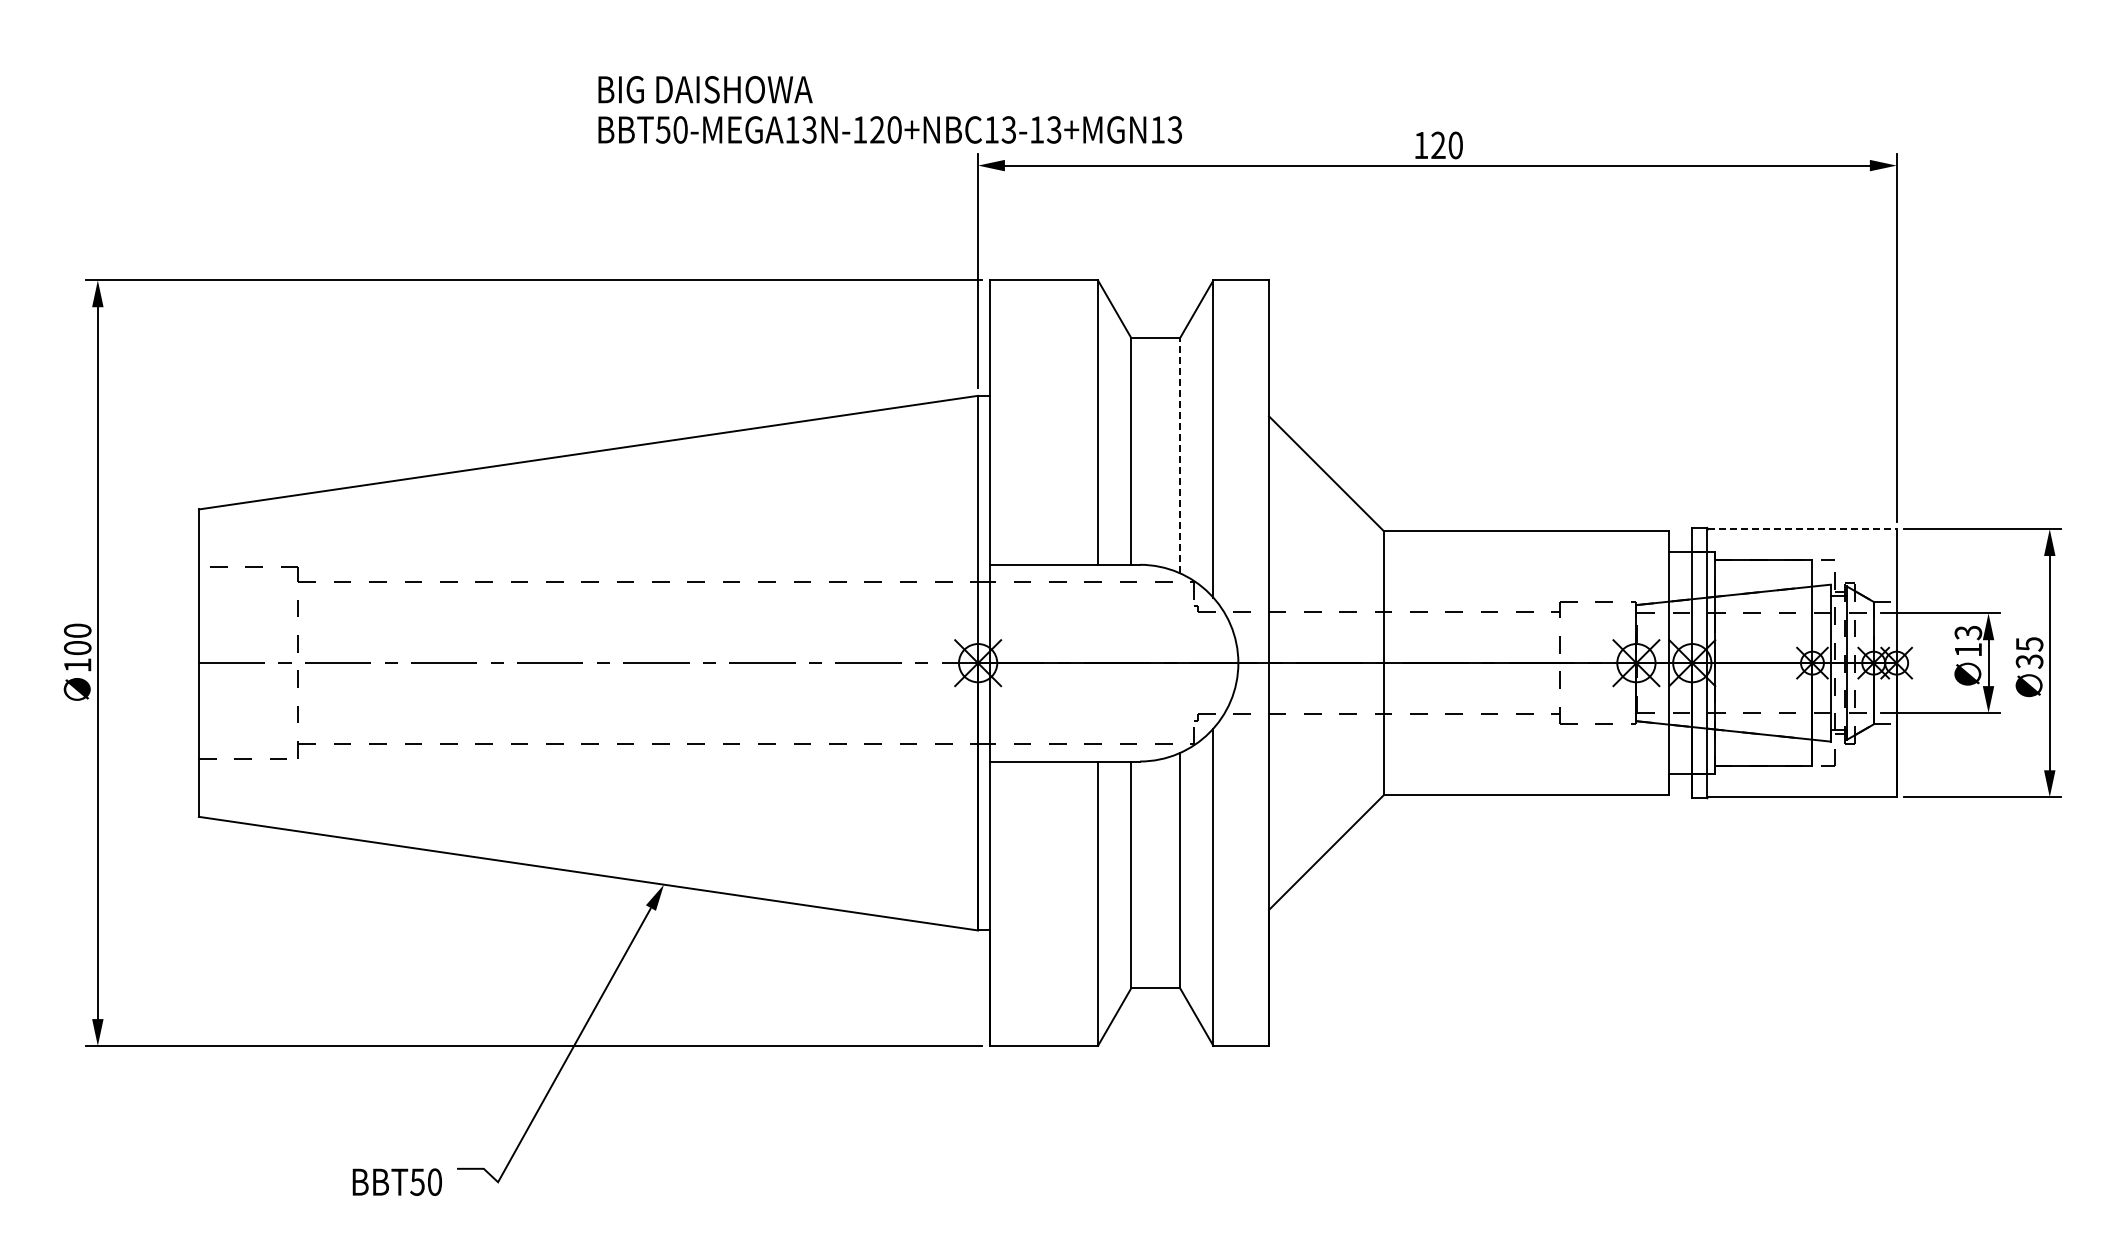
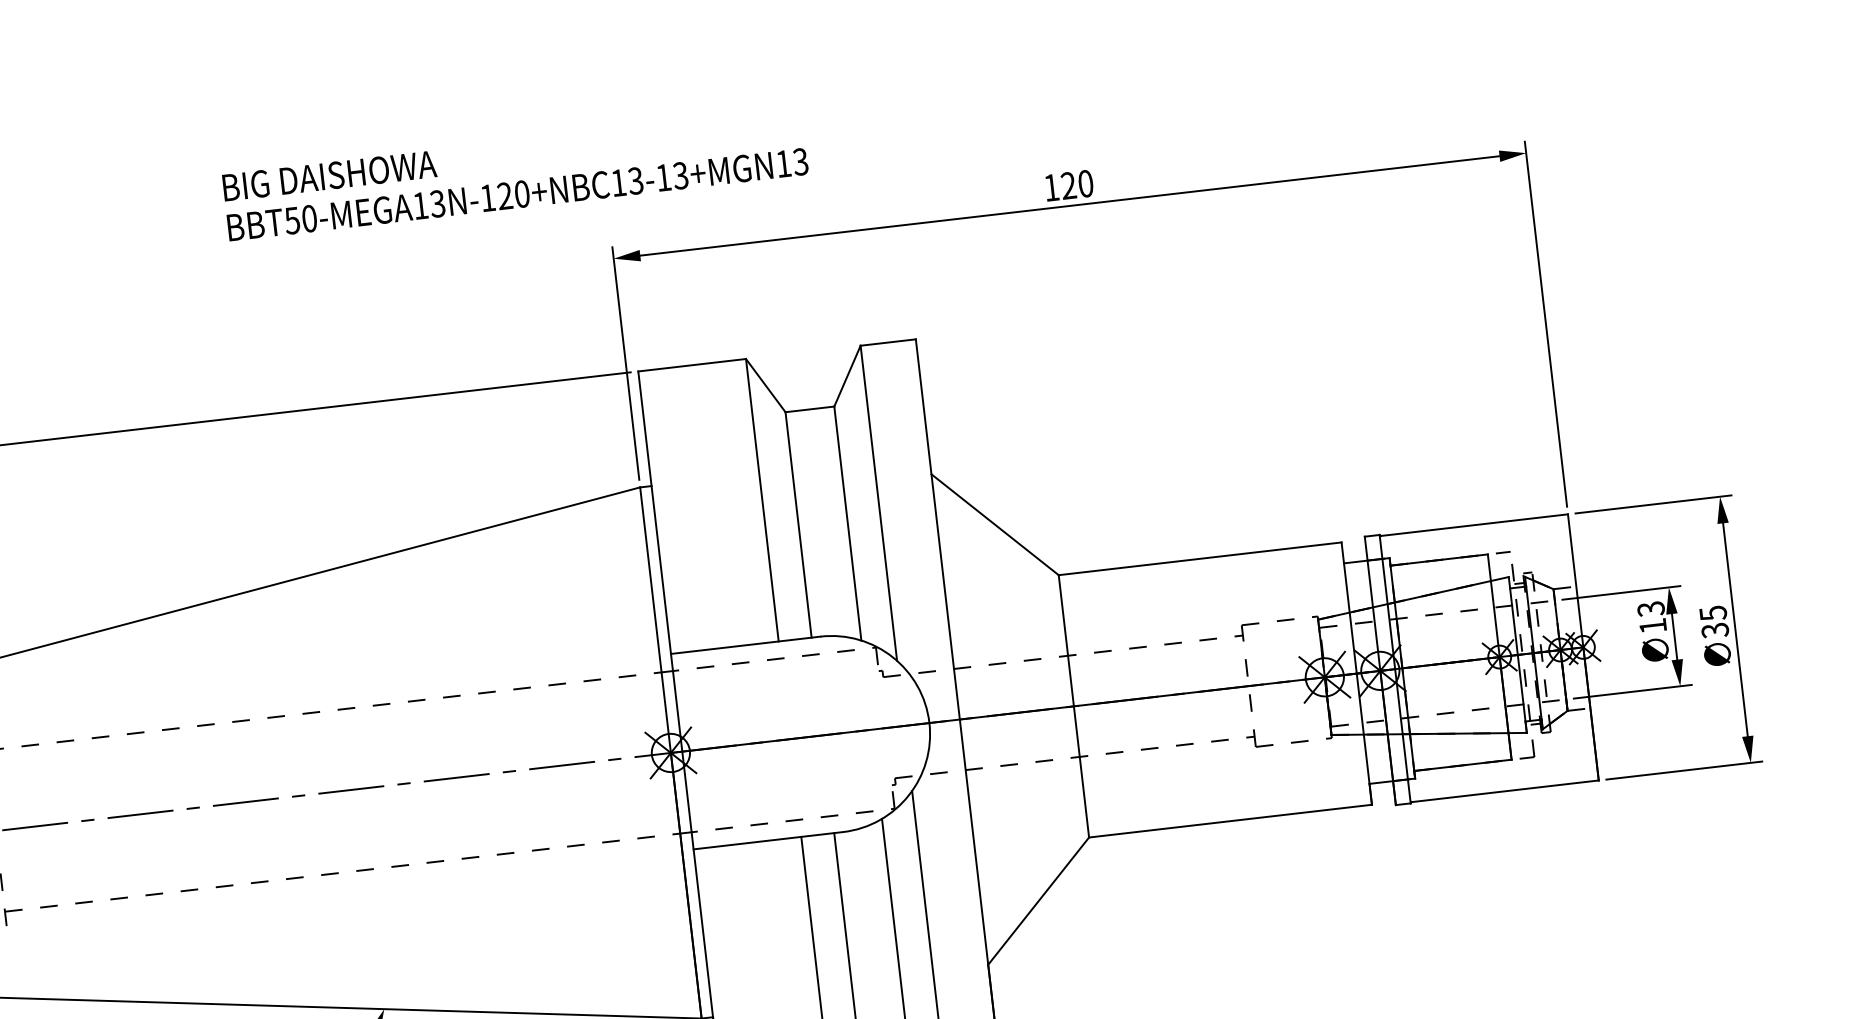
text: (890, 109) -> (515, 174), moved
line: (1180, 455) -> (848, 523), dashed -> solid
line: (1803, 529) -> (1475, 525), dashed -> solid

